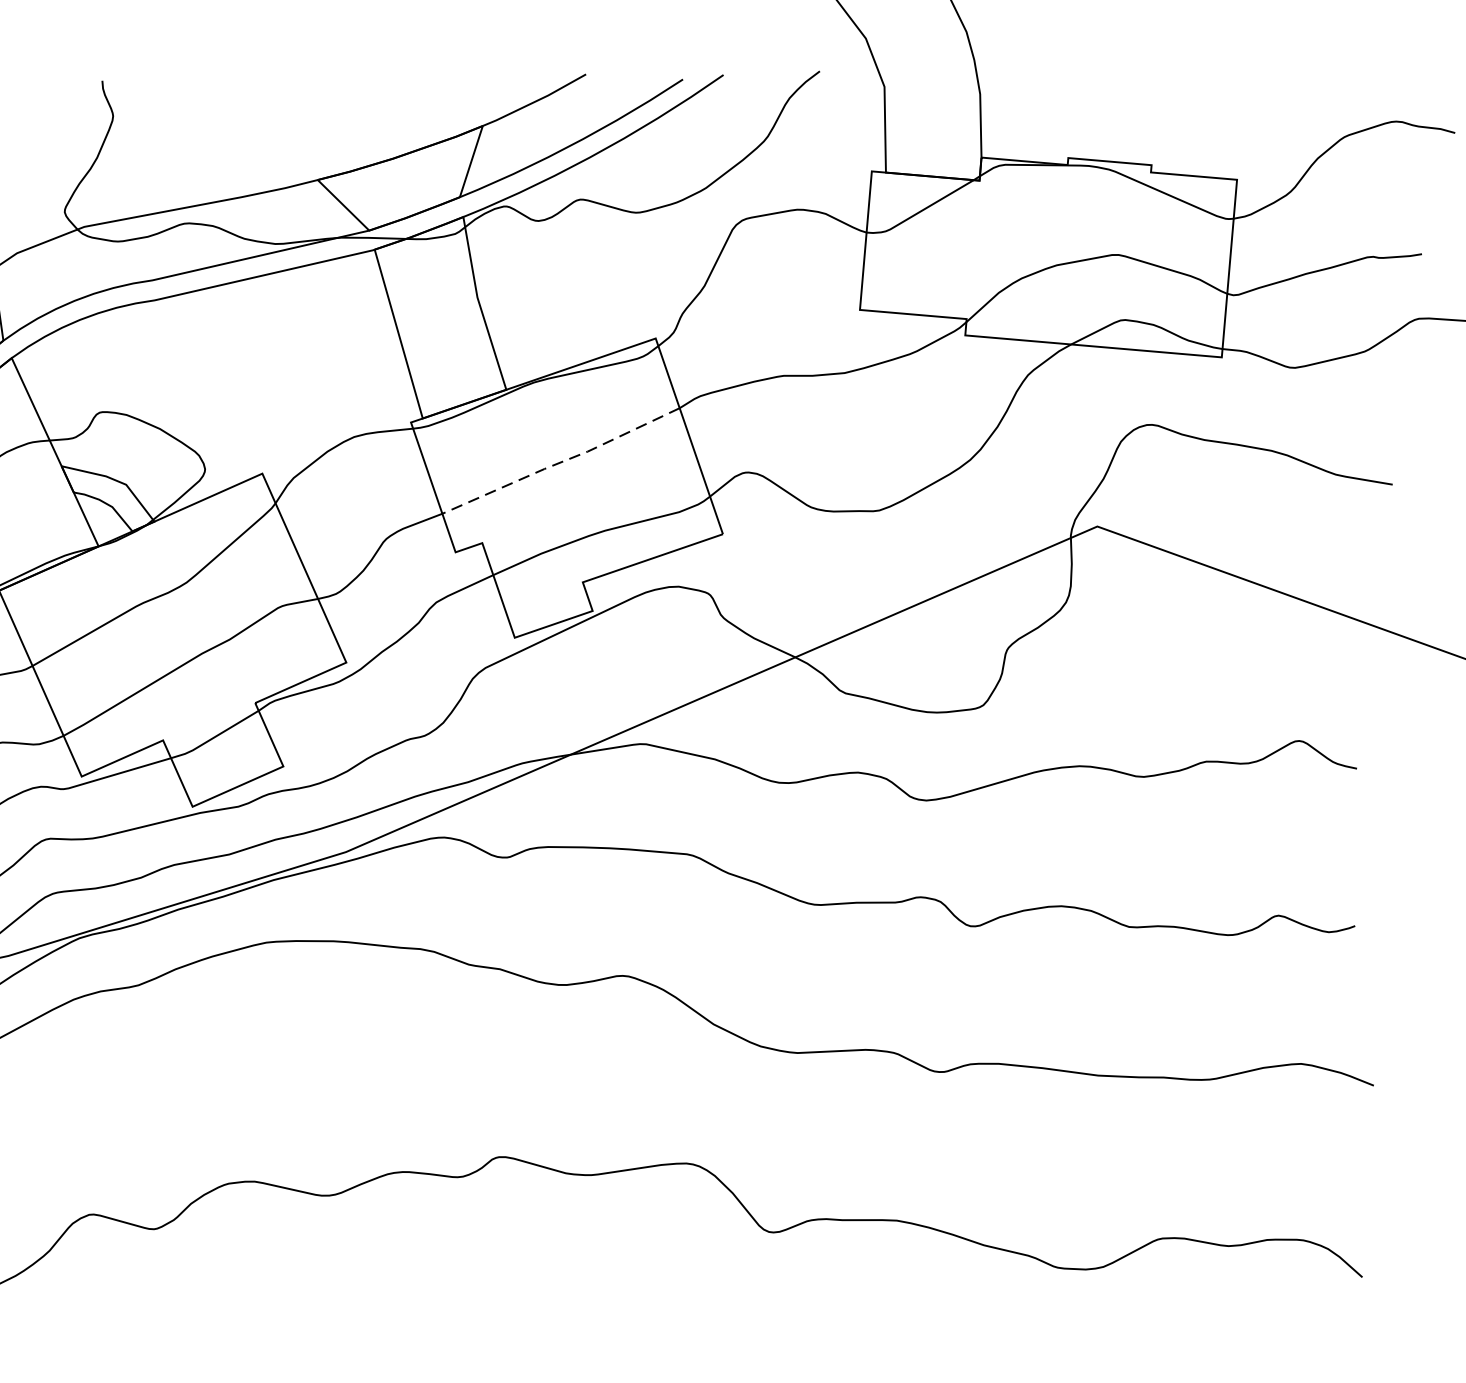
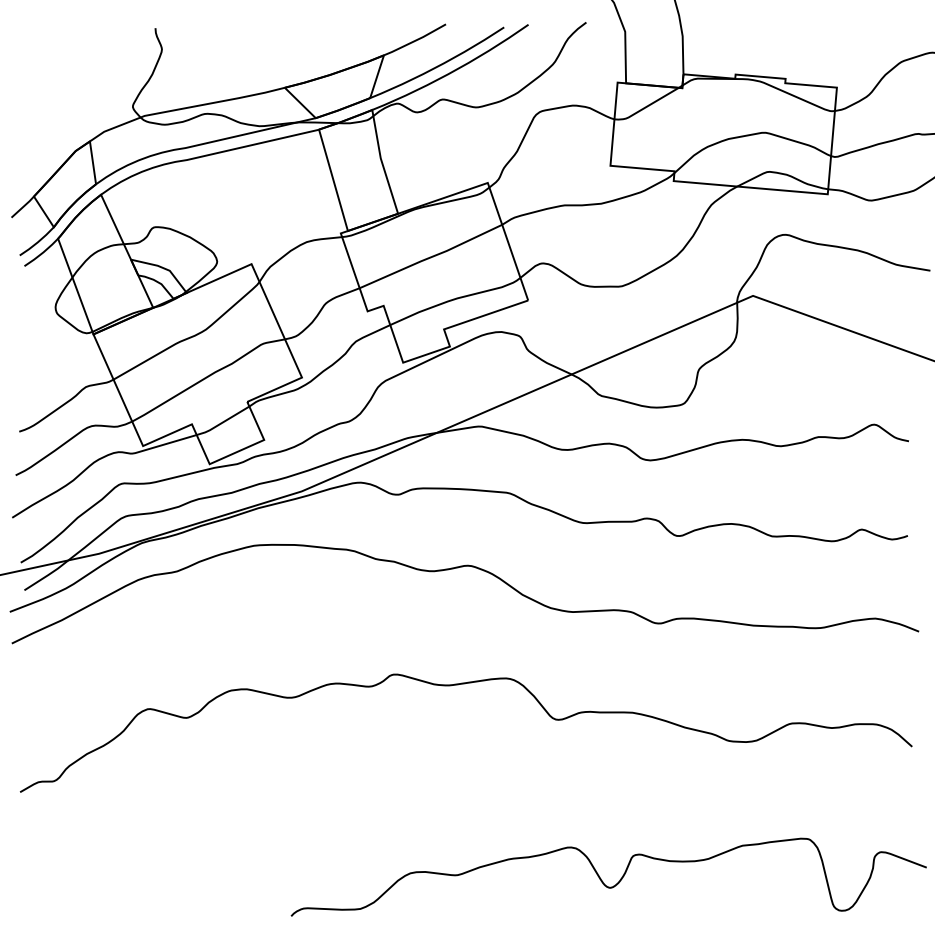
line: (561, 462) -> (431, 257), dashed -> solid

